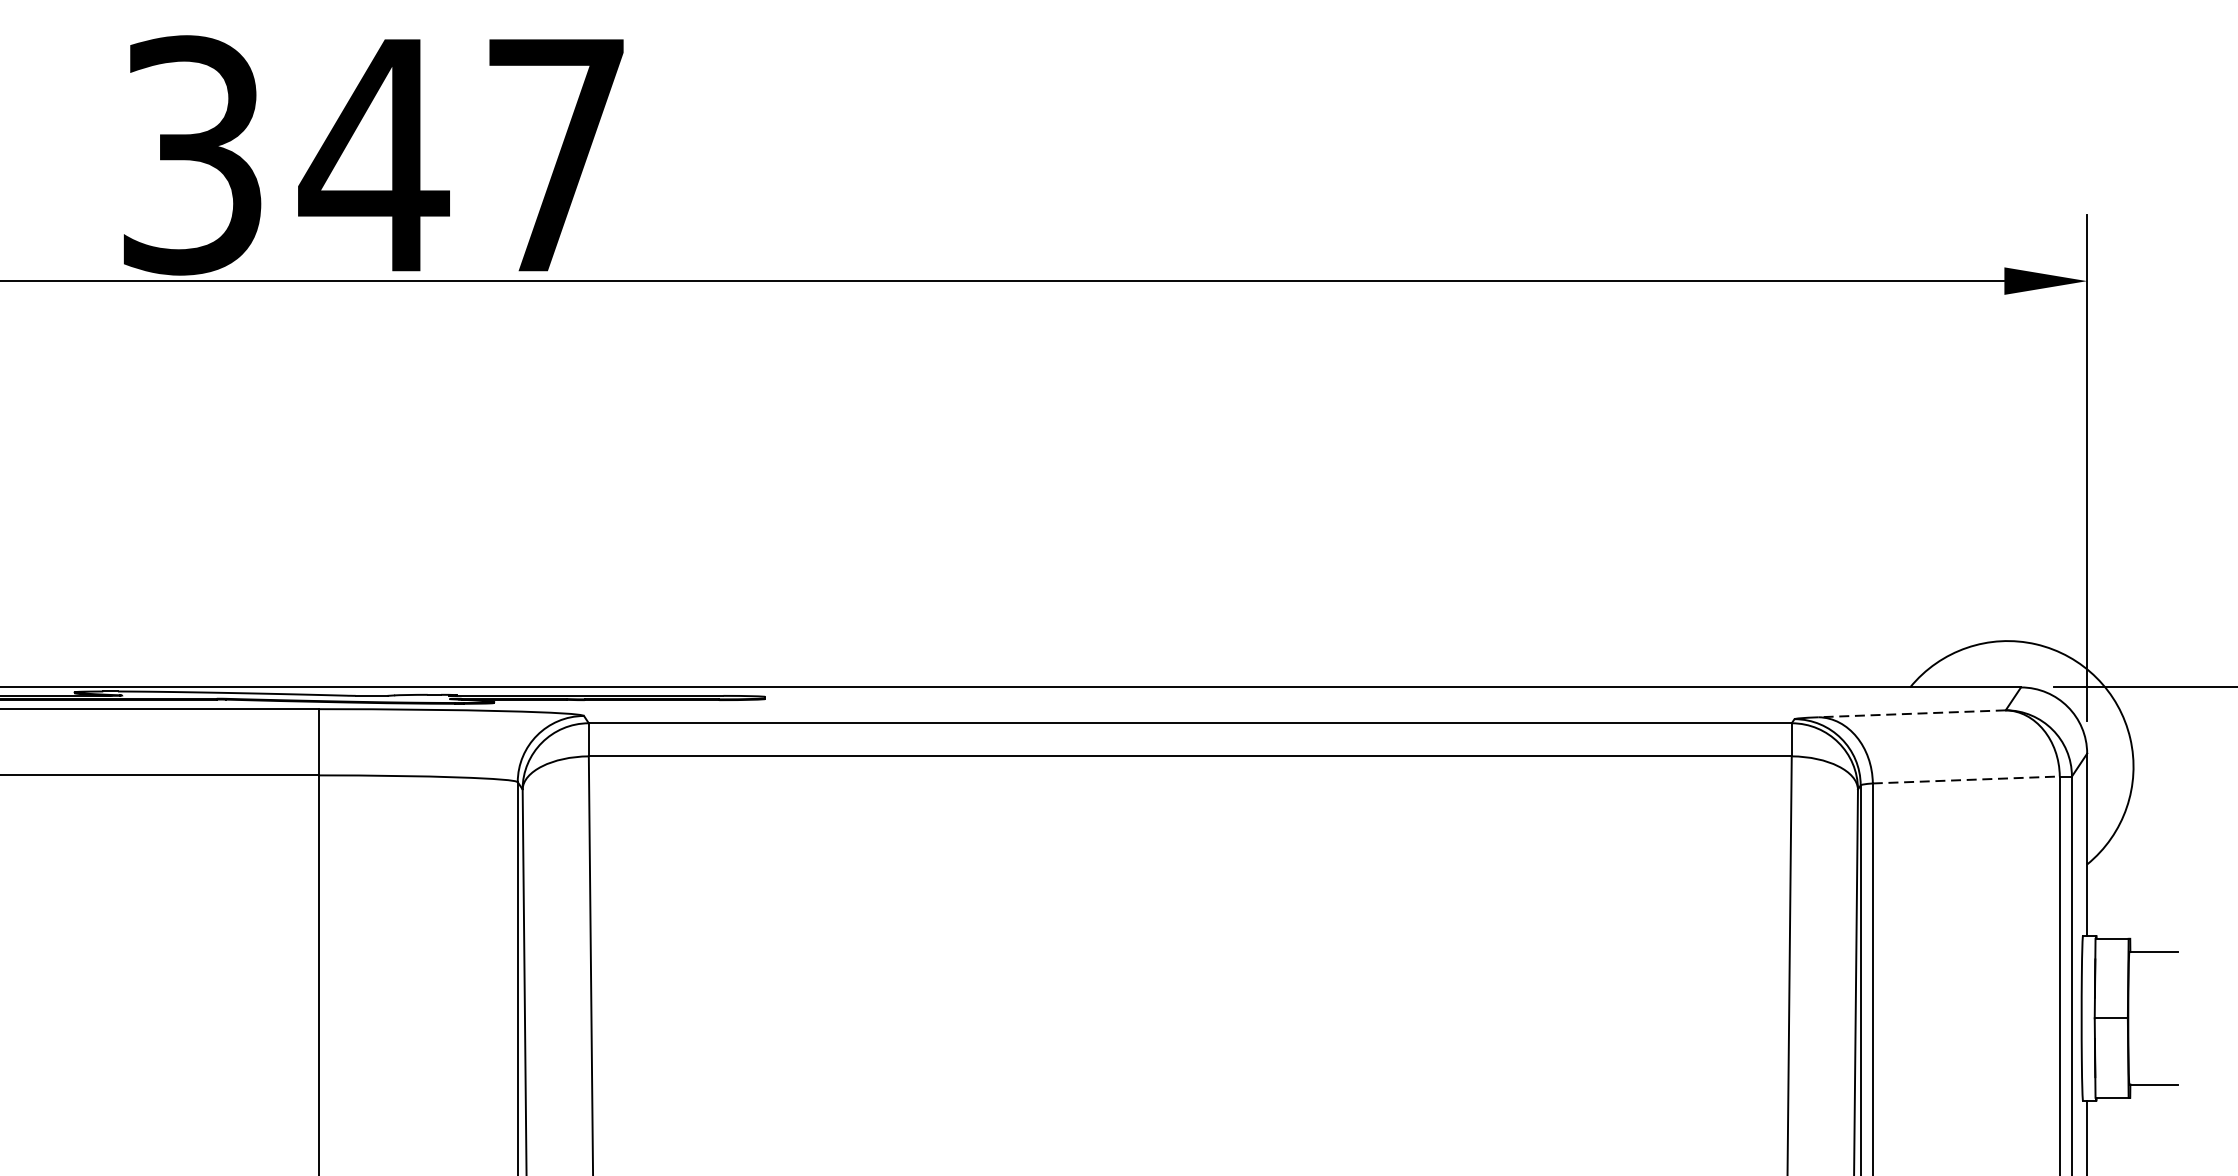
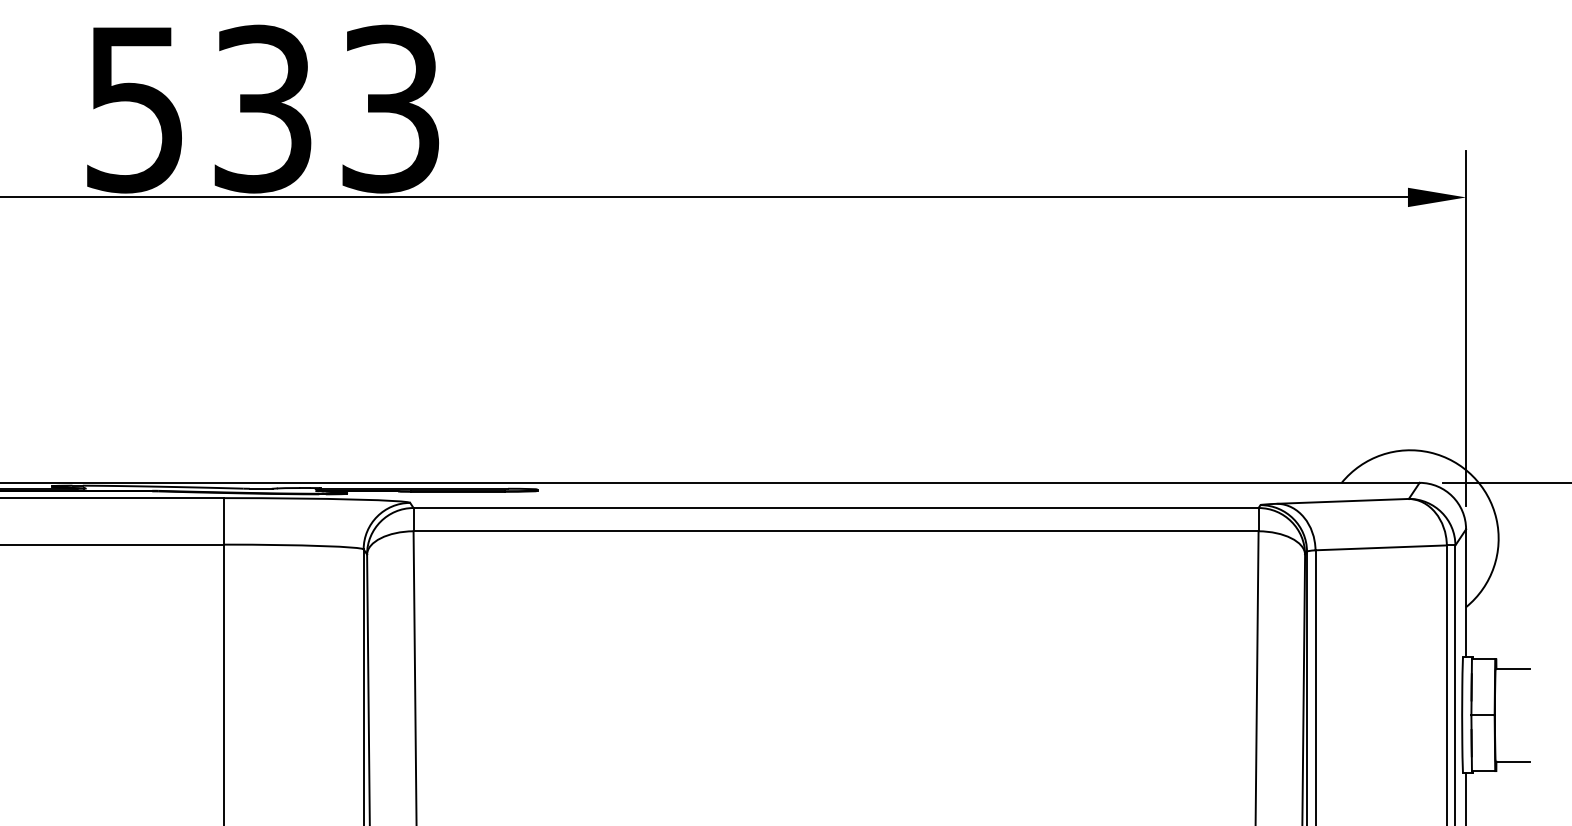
text: (375, 154) -> (263, 108), 347 -> 533
line: (1912, 713) -> (1343, 501), dashed -> solid
line: (1966, 779) -> (1381, 547), dashed -> solid

